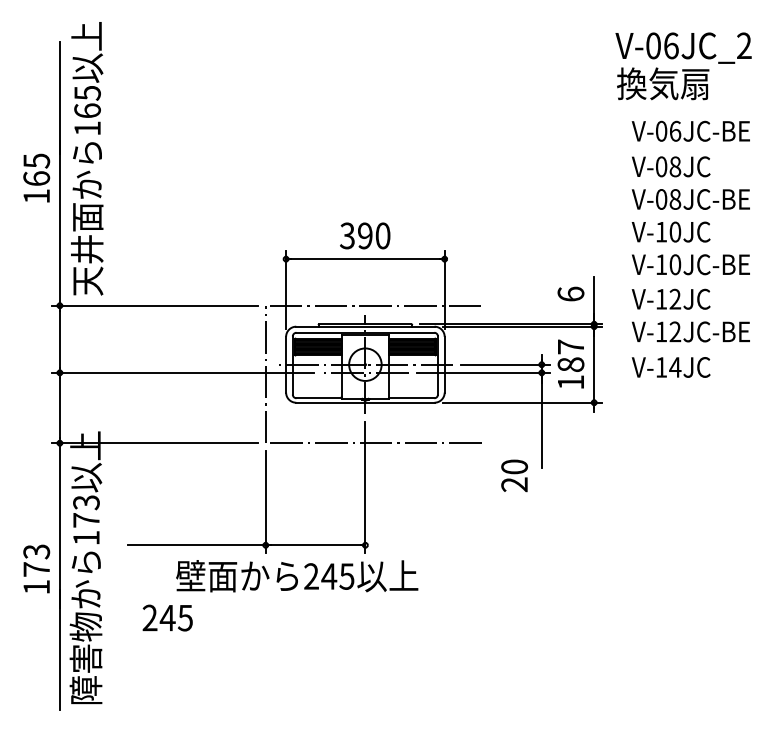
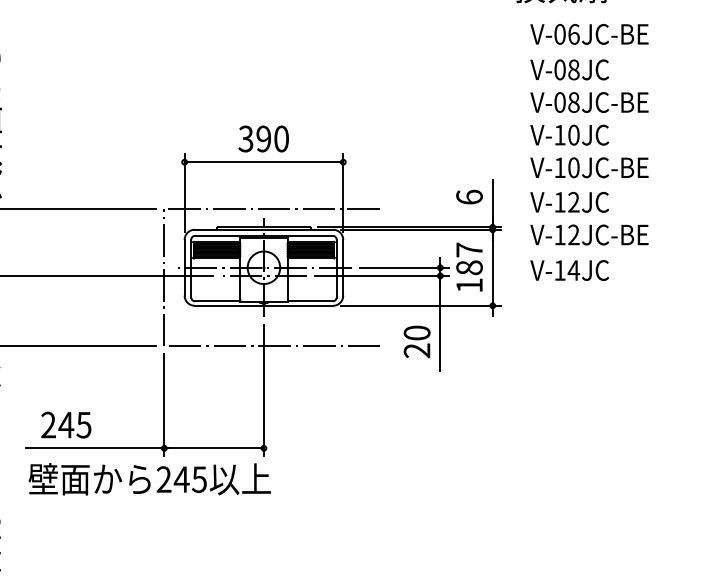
text: (514, 475) -> (417, 341), moved
text: (297, 576) -> (150, 479), moved
text: (167, 617) -> (66, 424), moved

